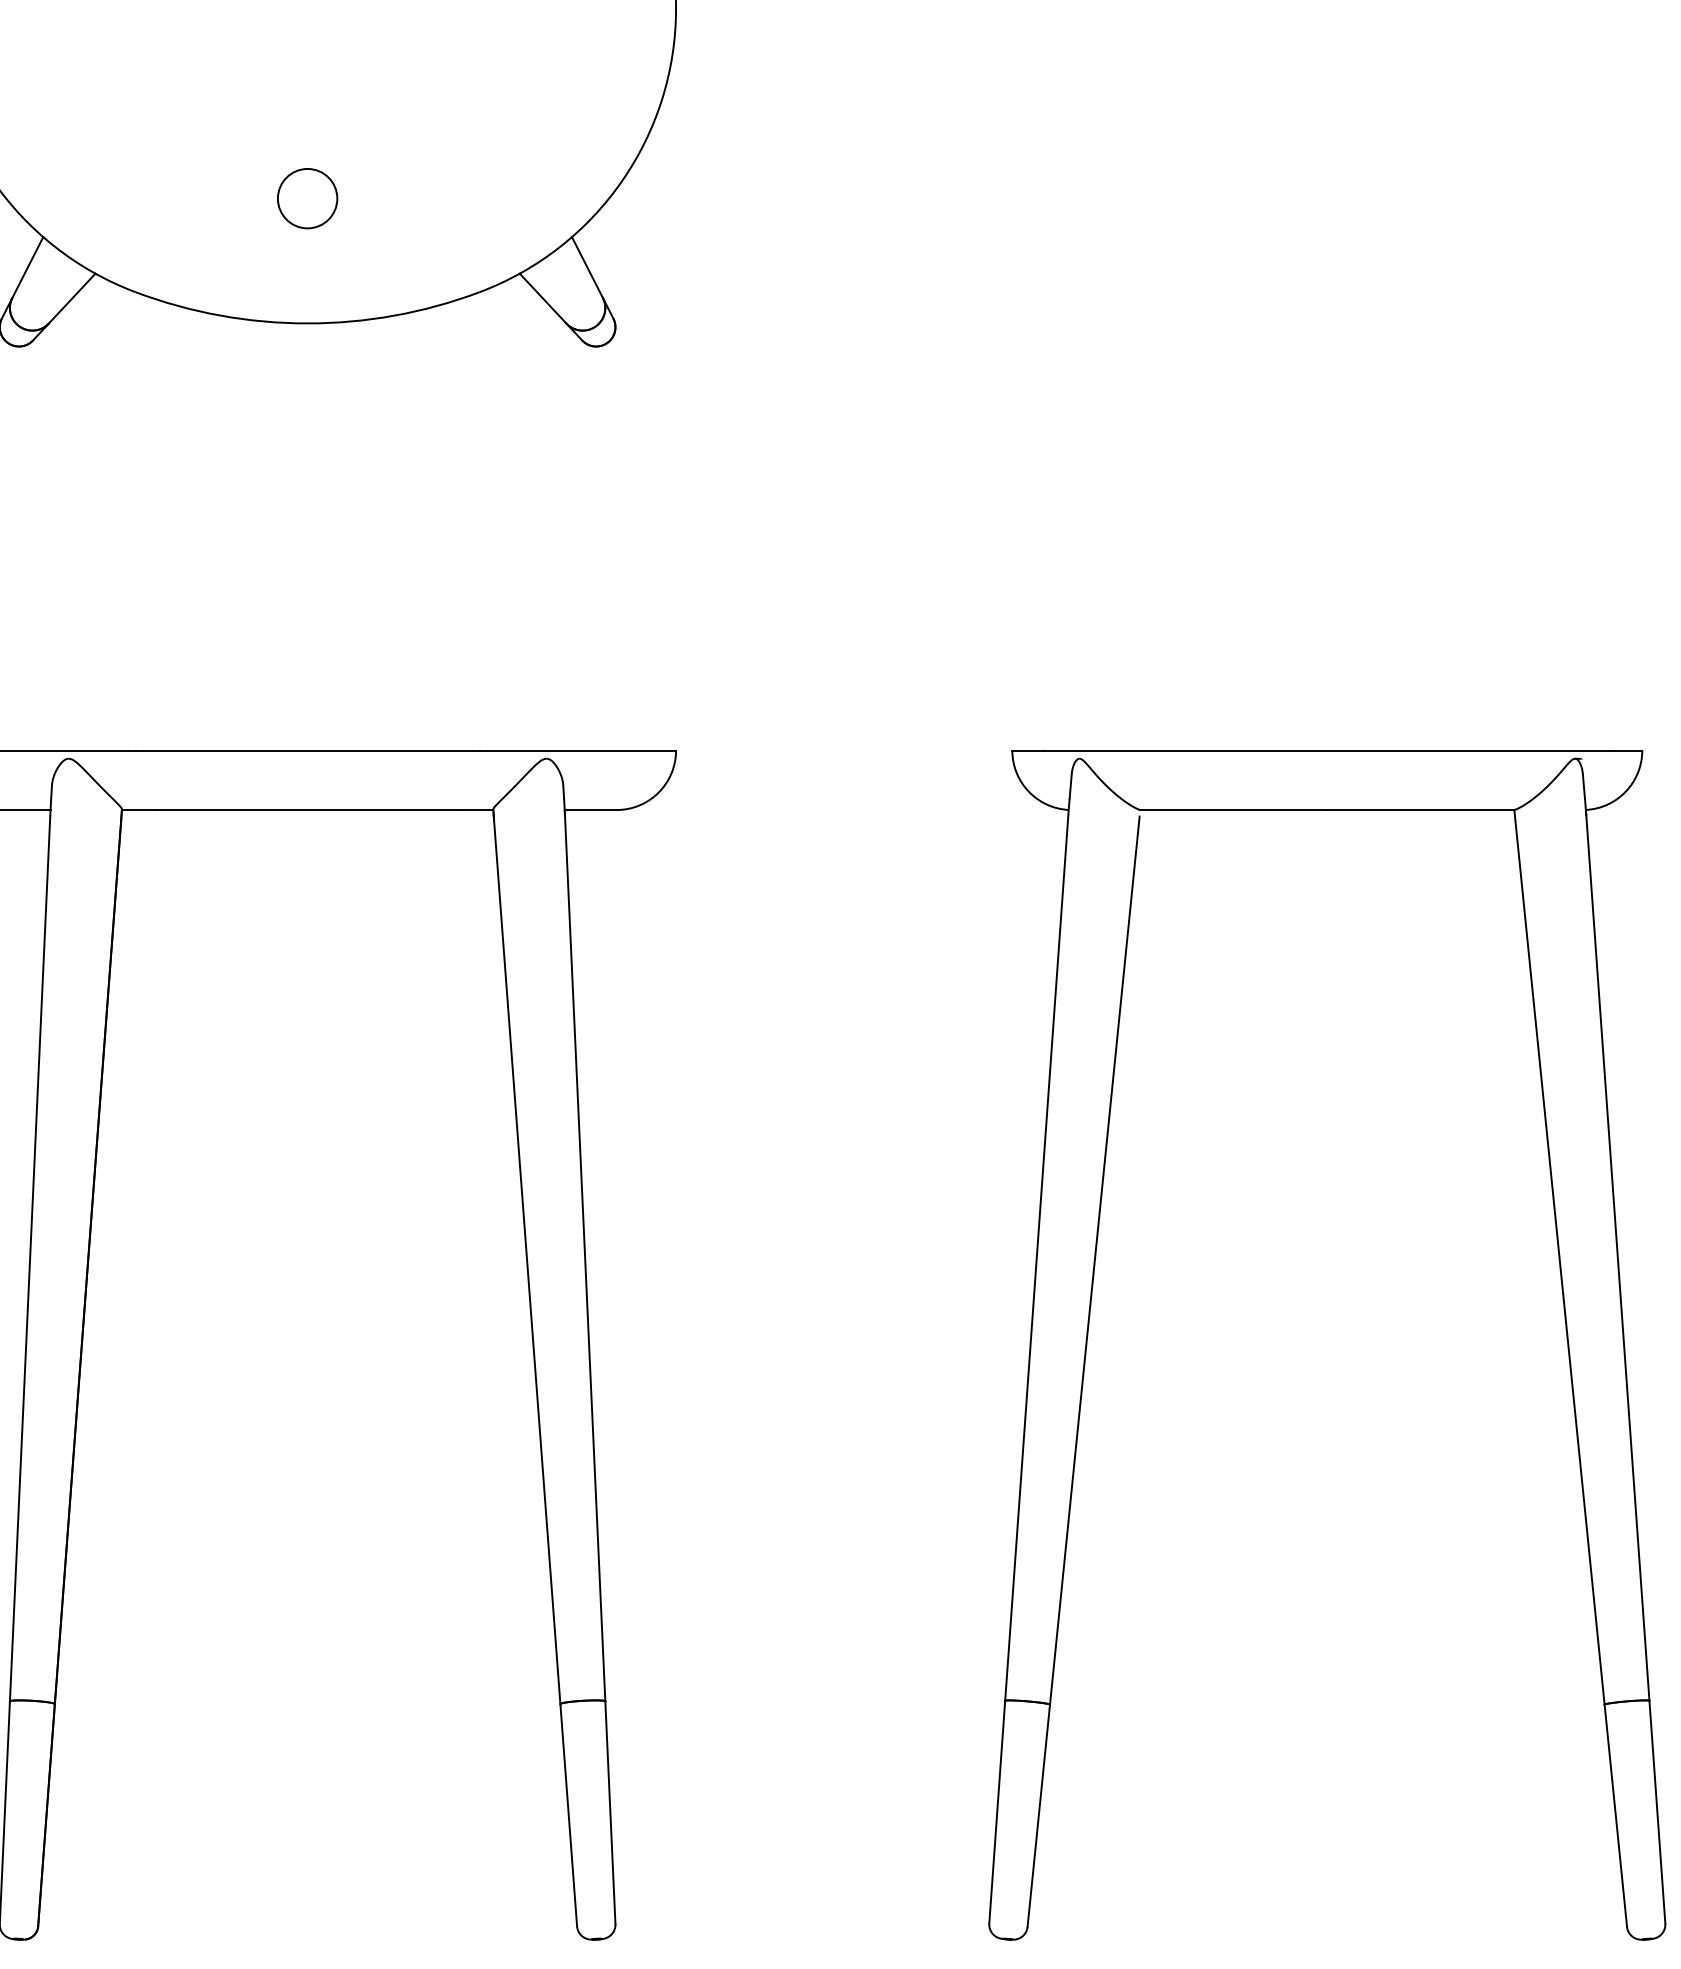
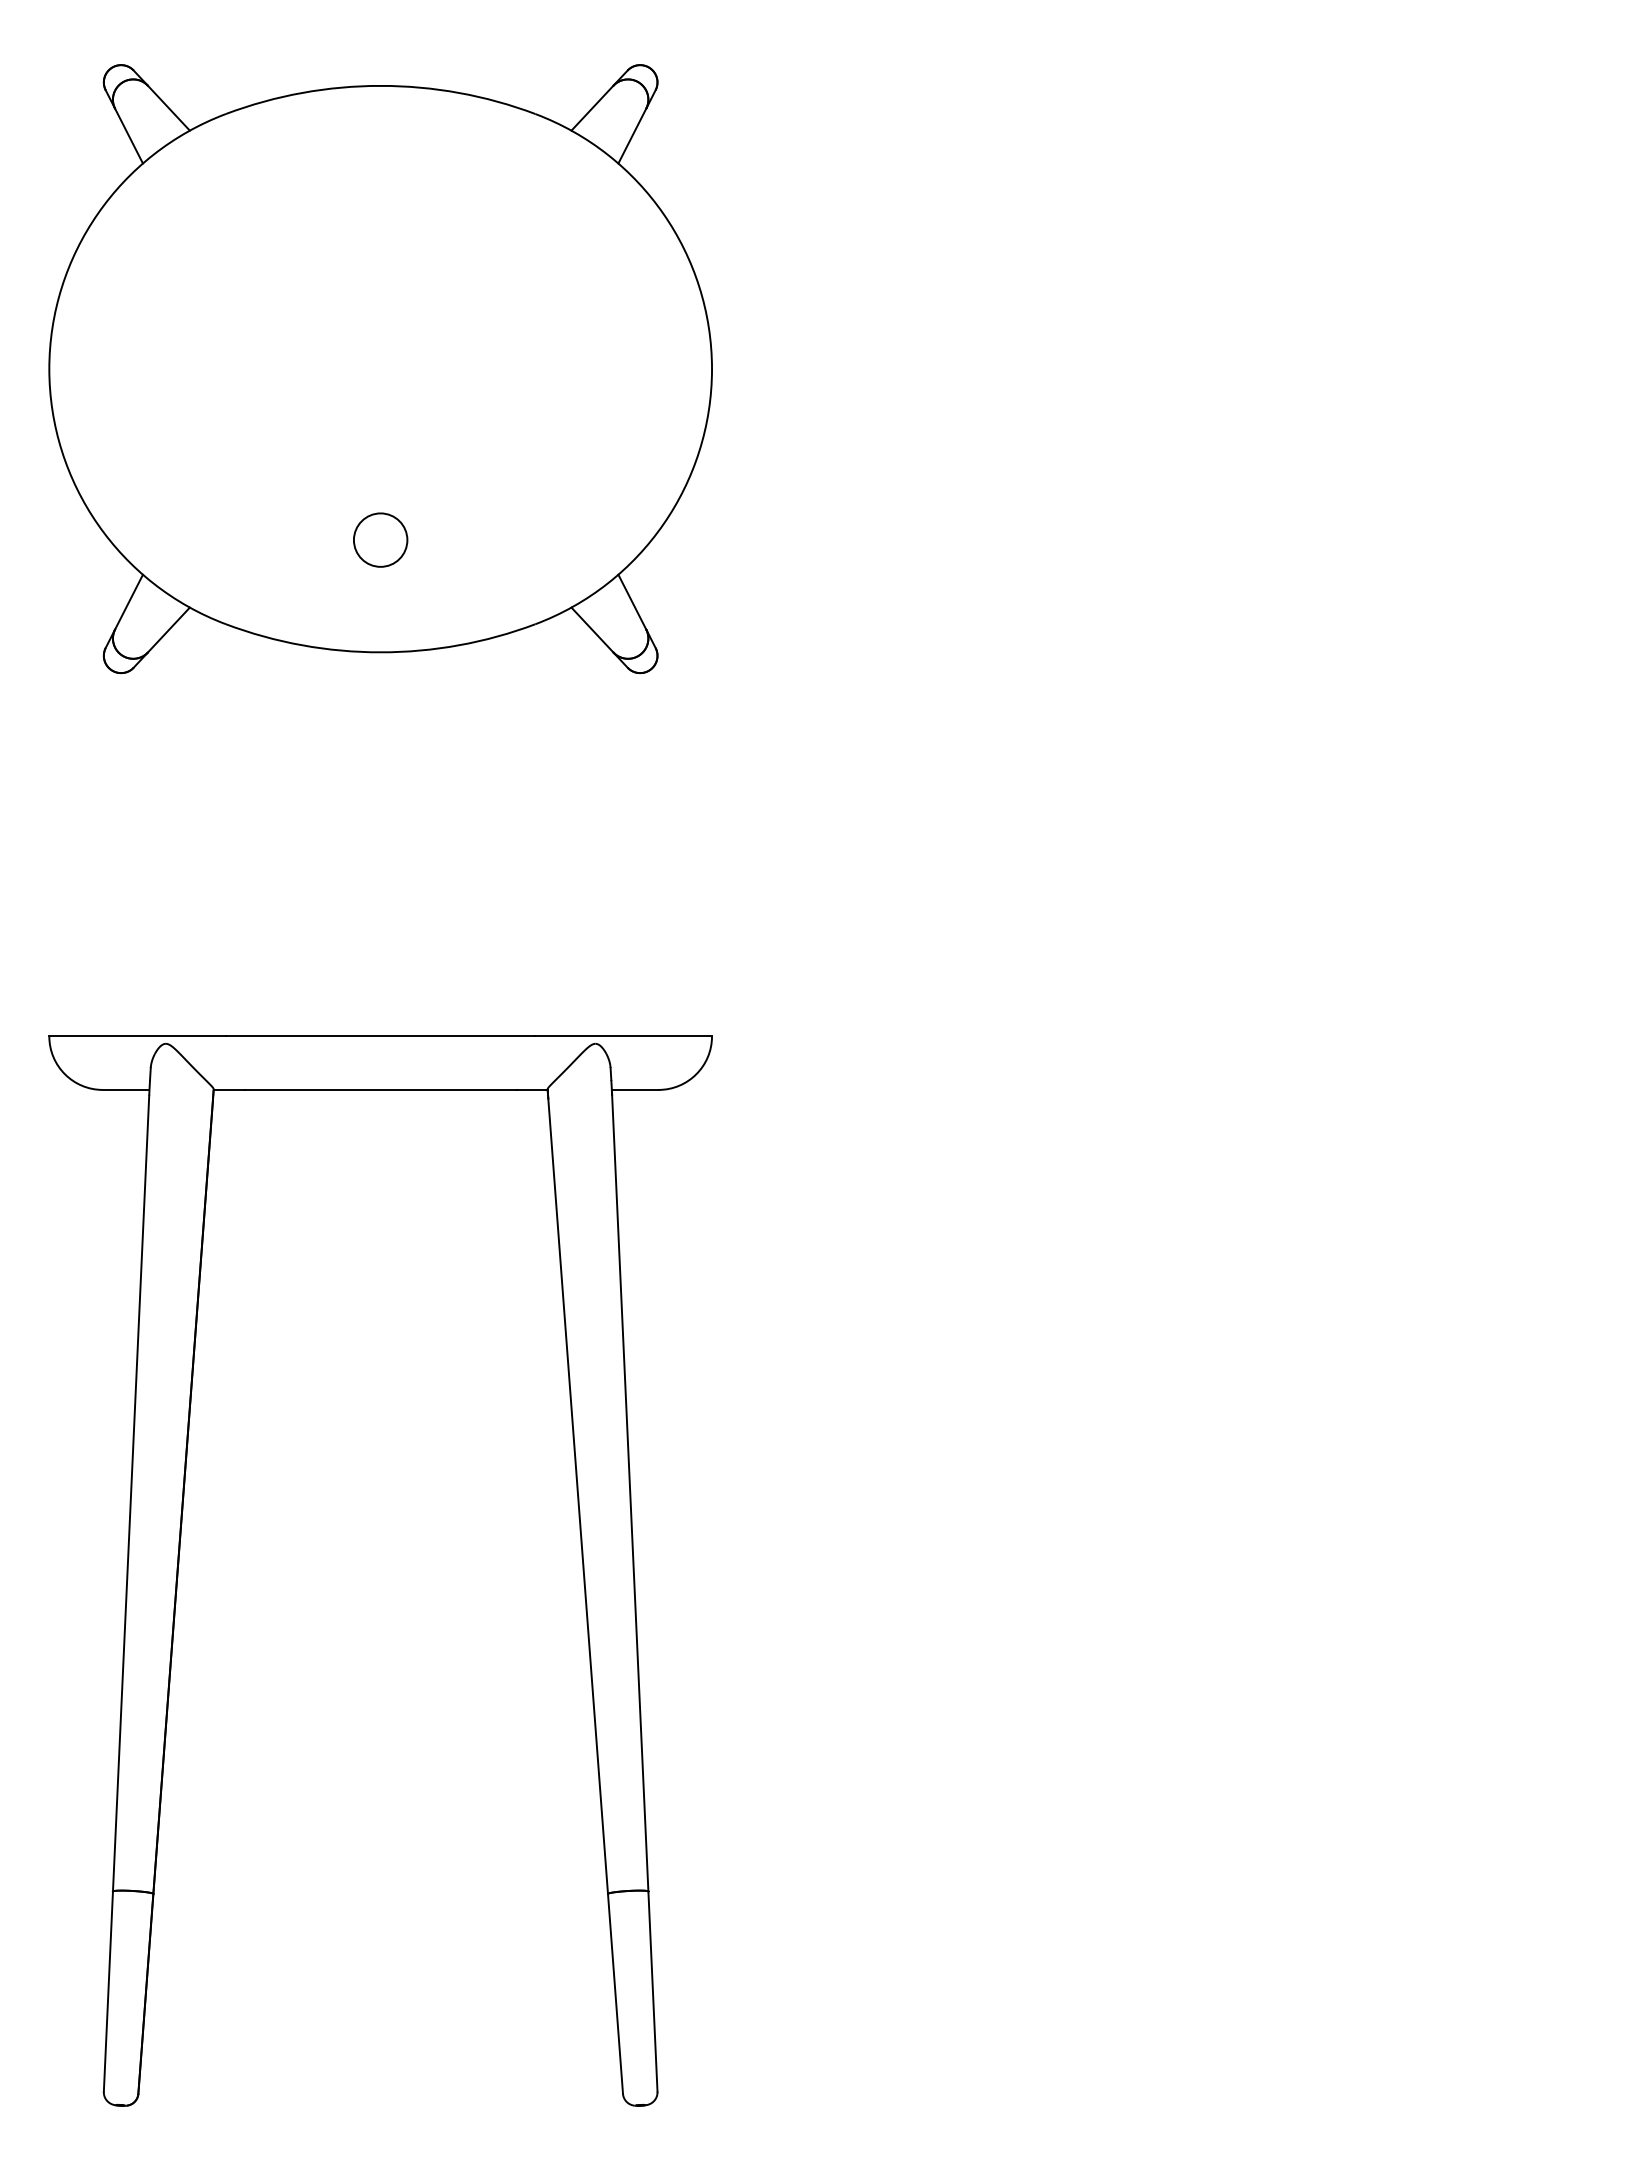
part: (1090, 1319) -> (1084, 1548), removed

